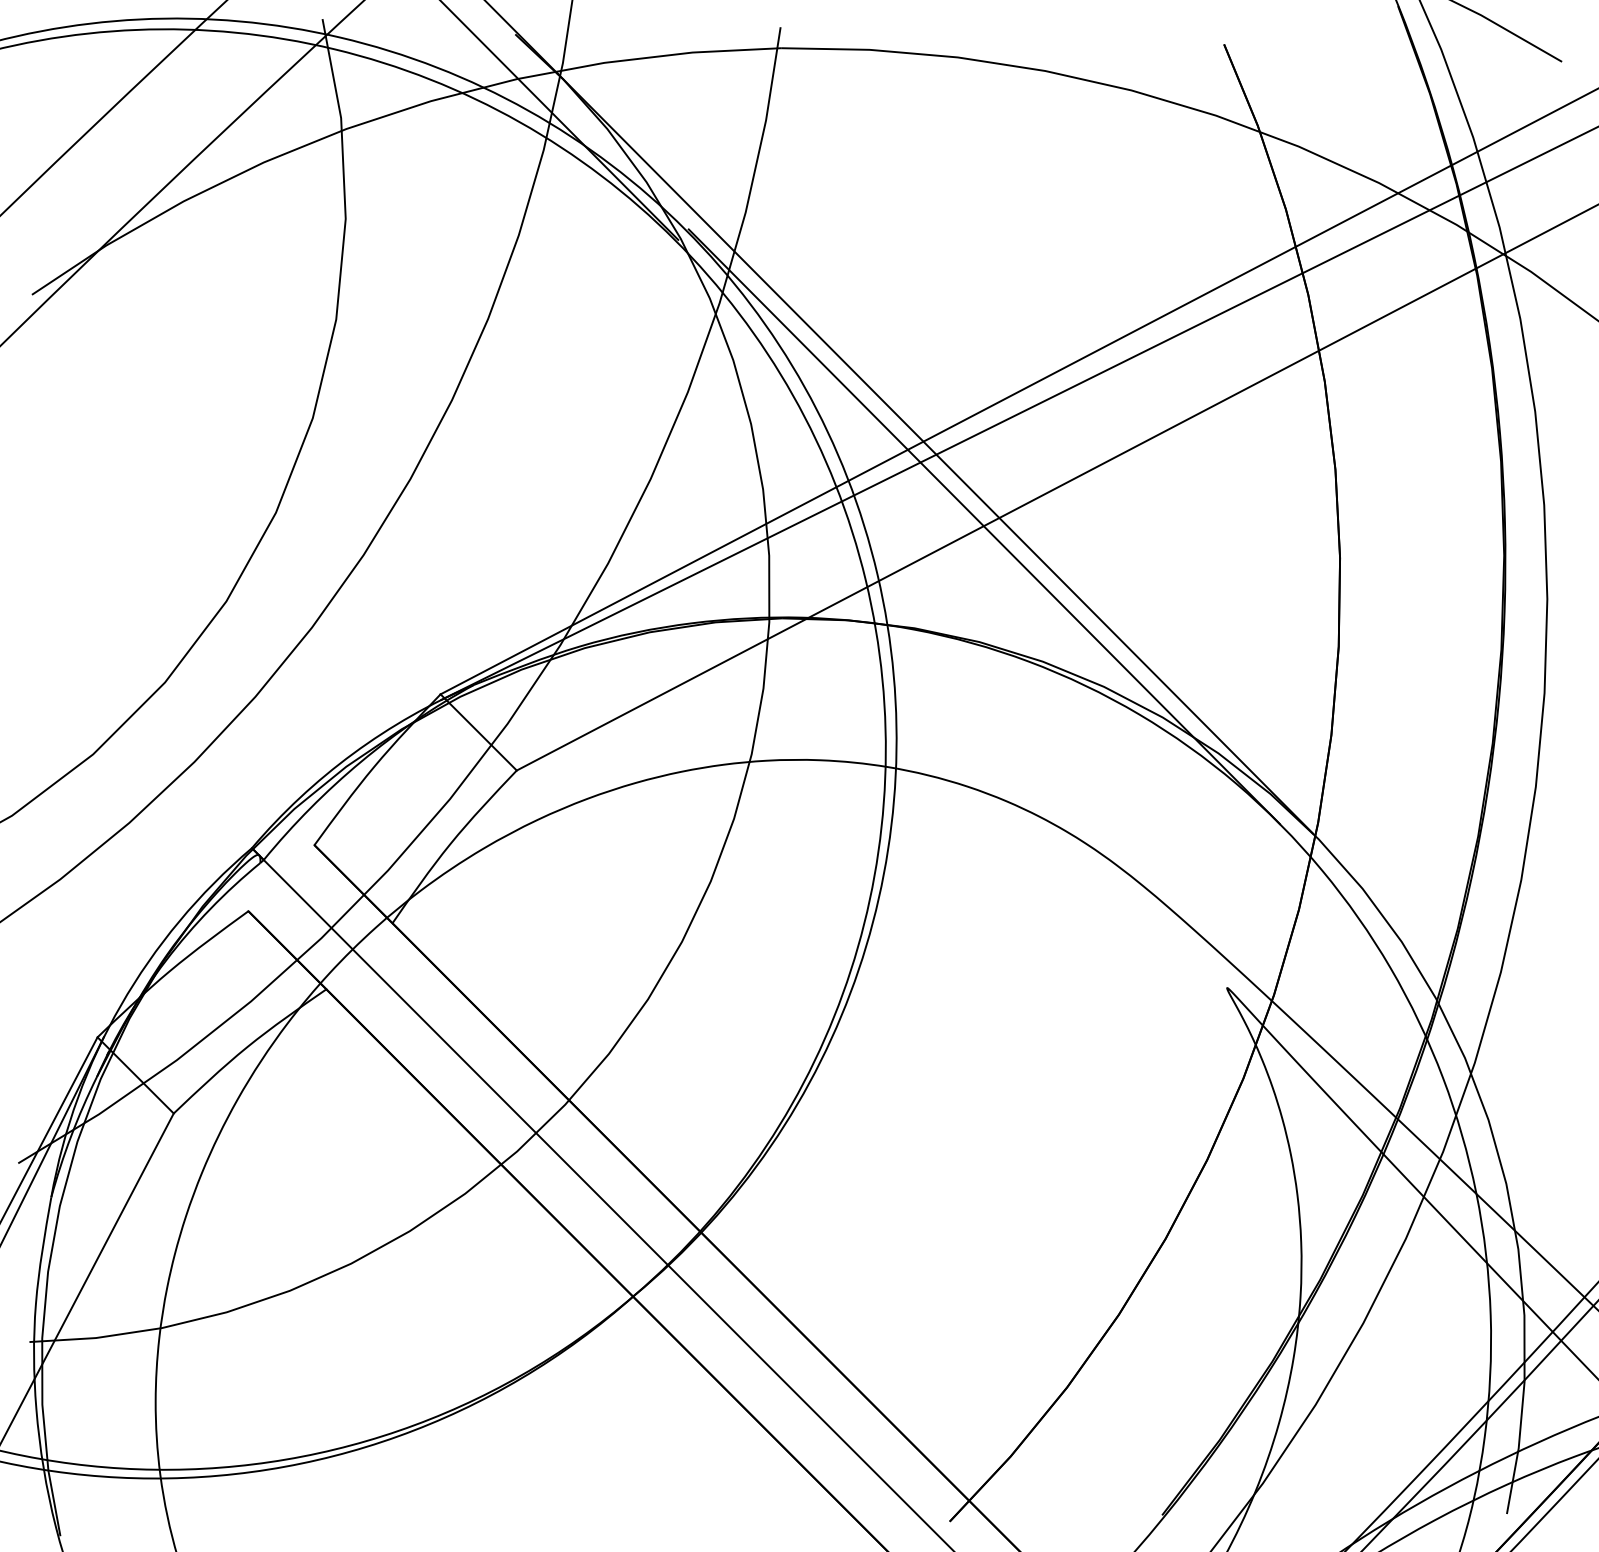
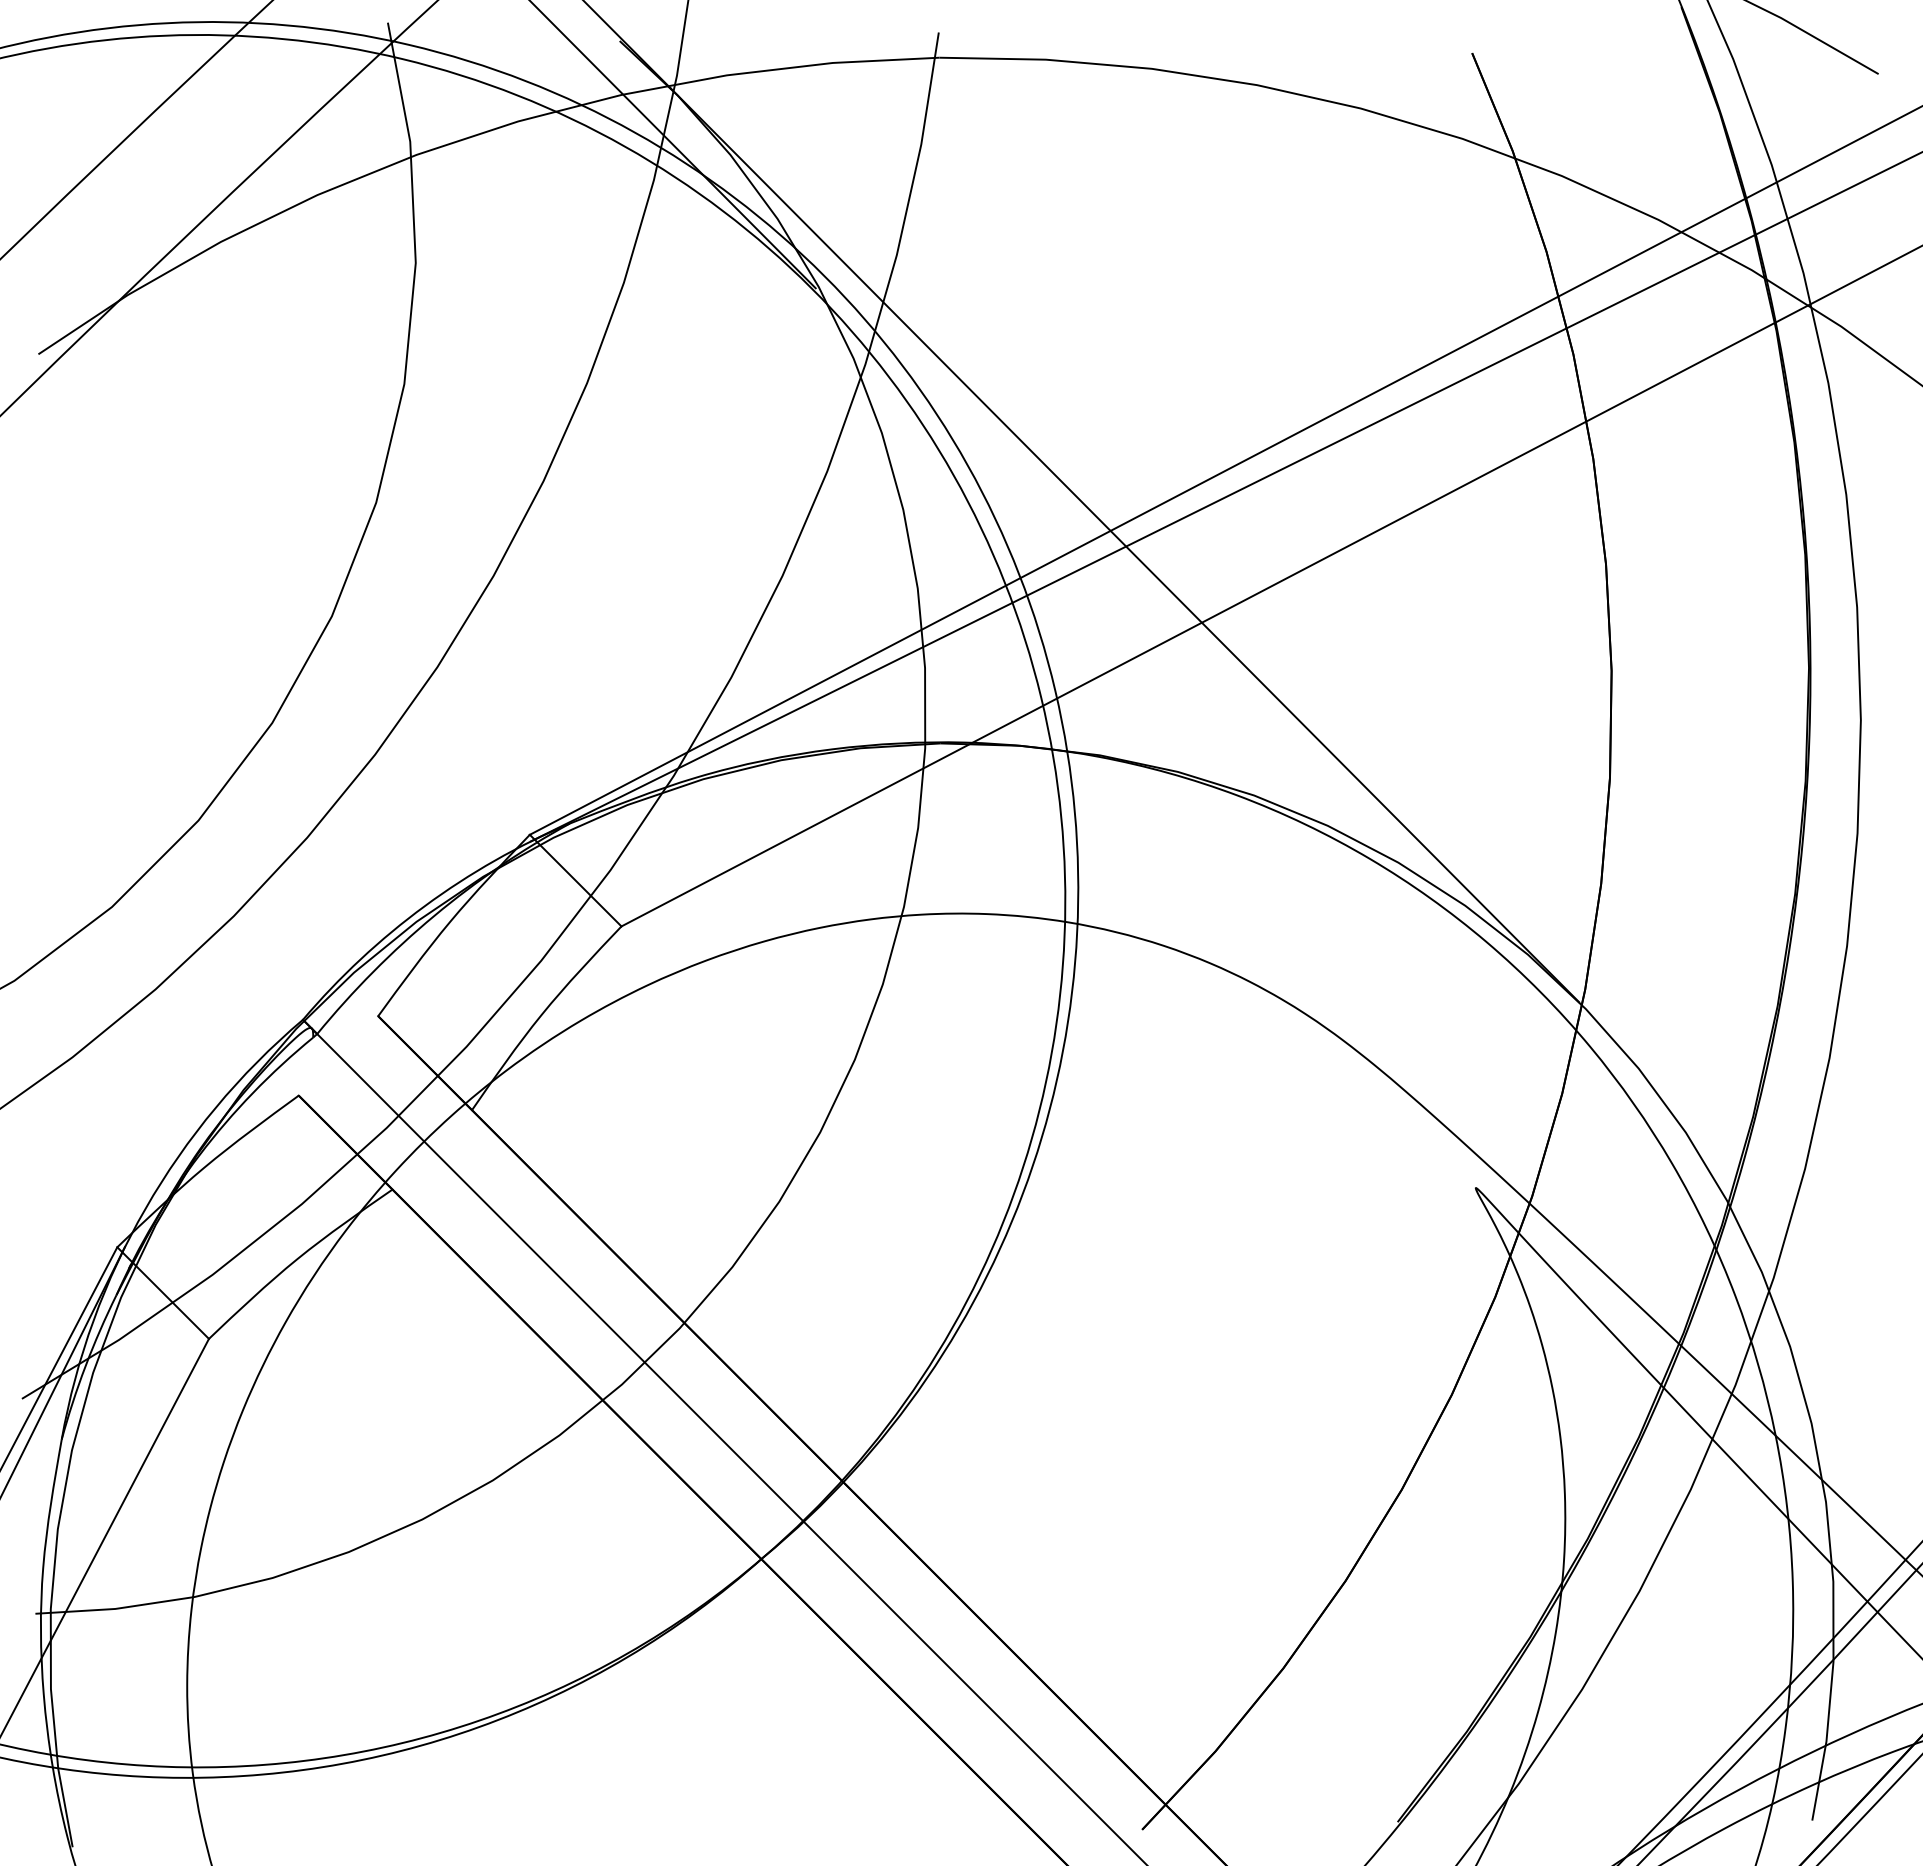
line: (984, 526) -> (1183, 632), removed

